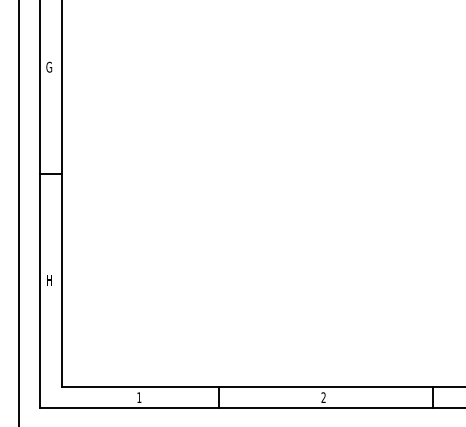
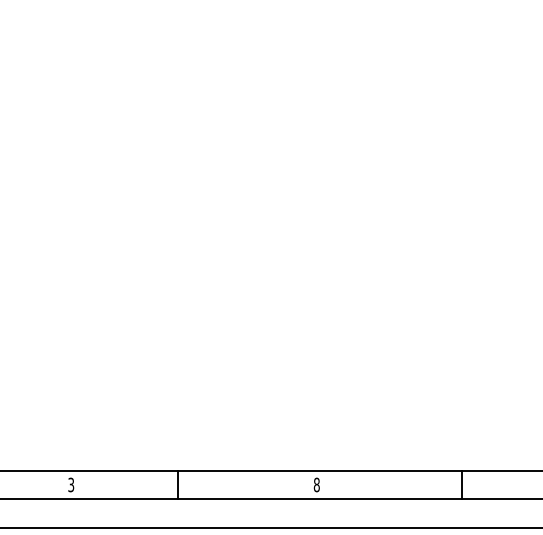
text: (139, 397) -> (71, 484), 1 -> 3
text: (323, 397) -> (316, 484), 2 -> 8

